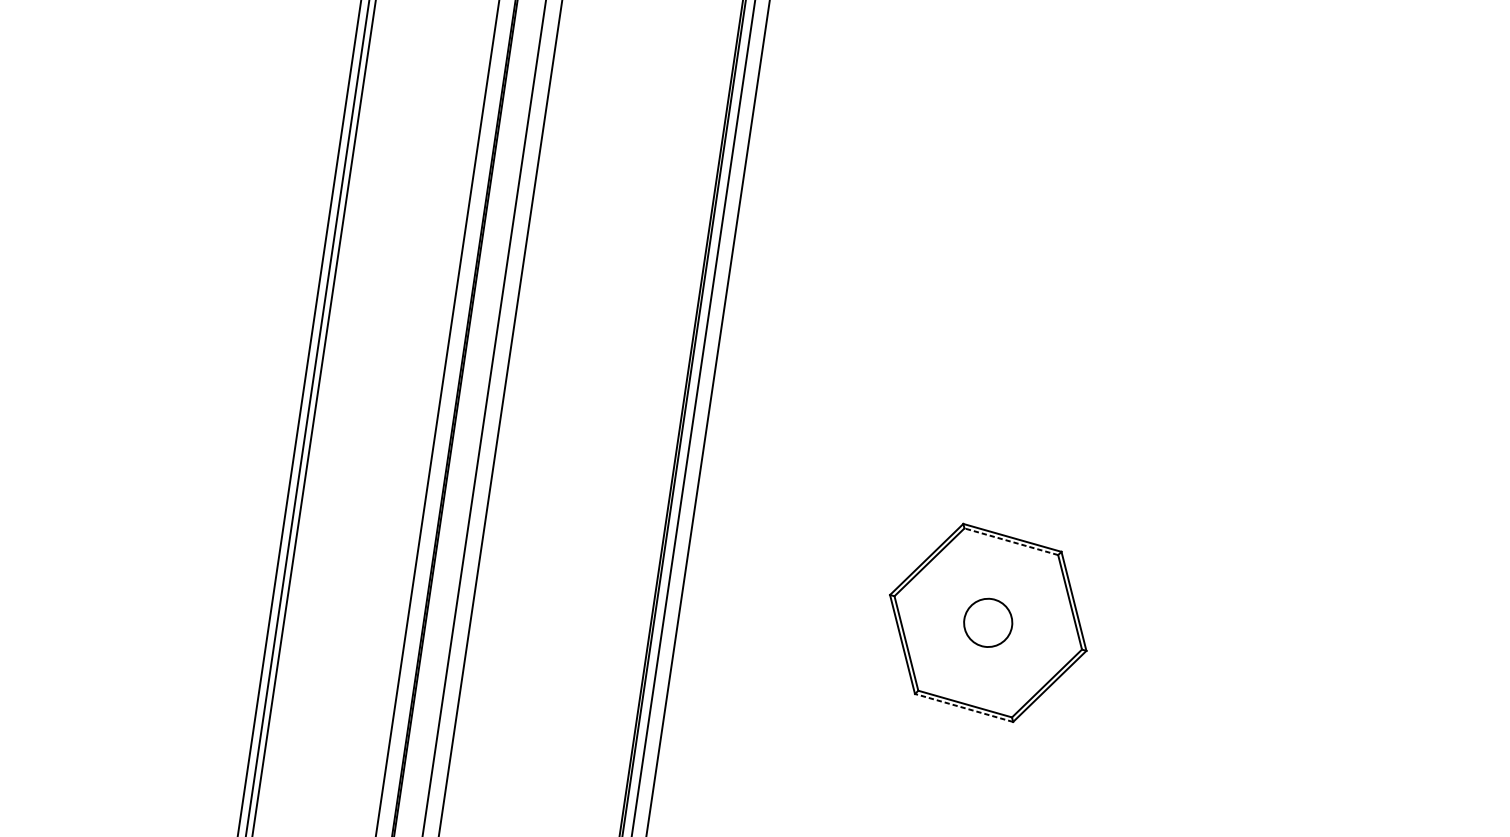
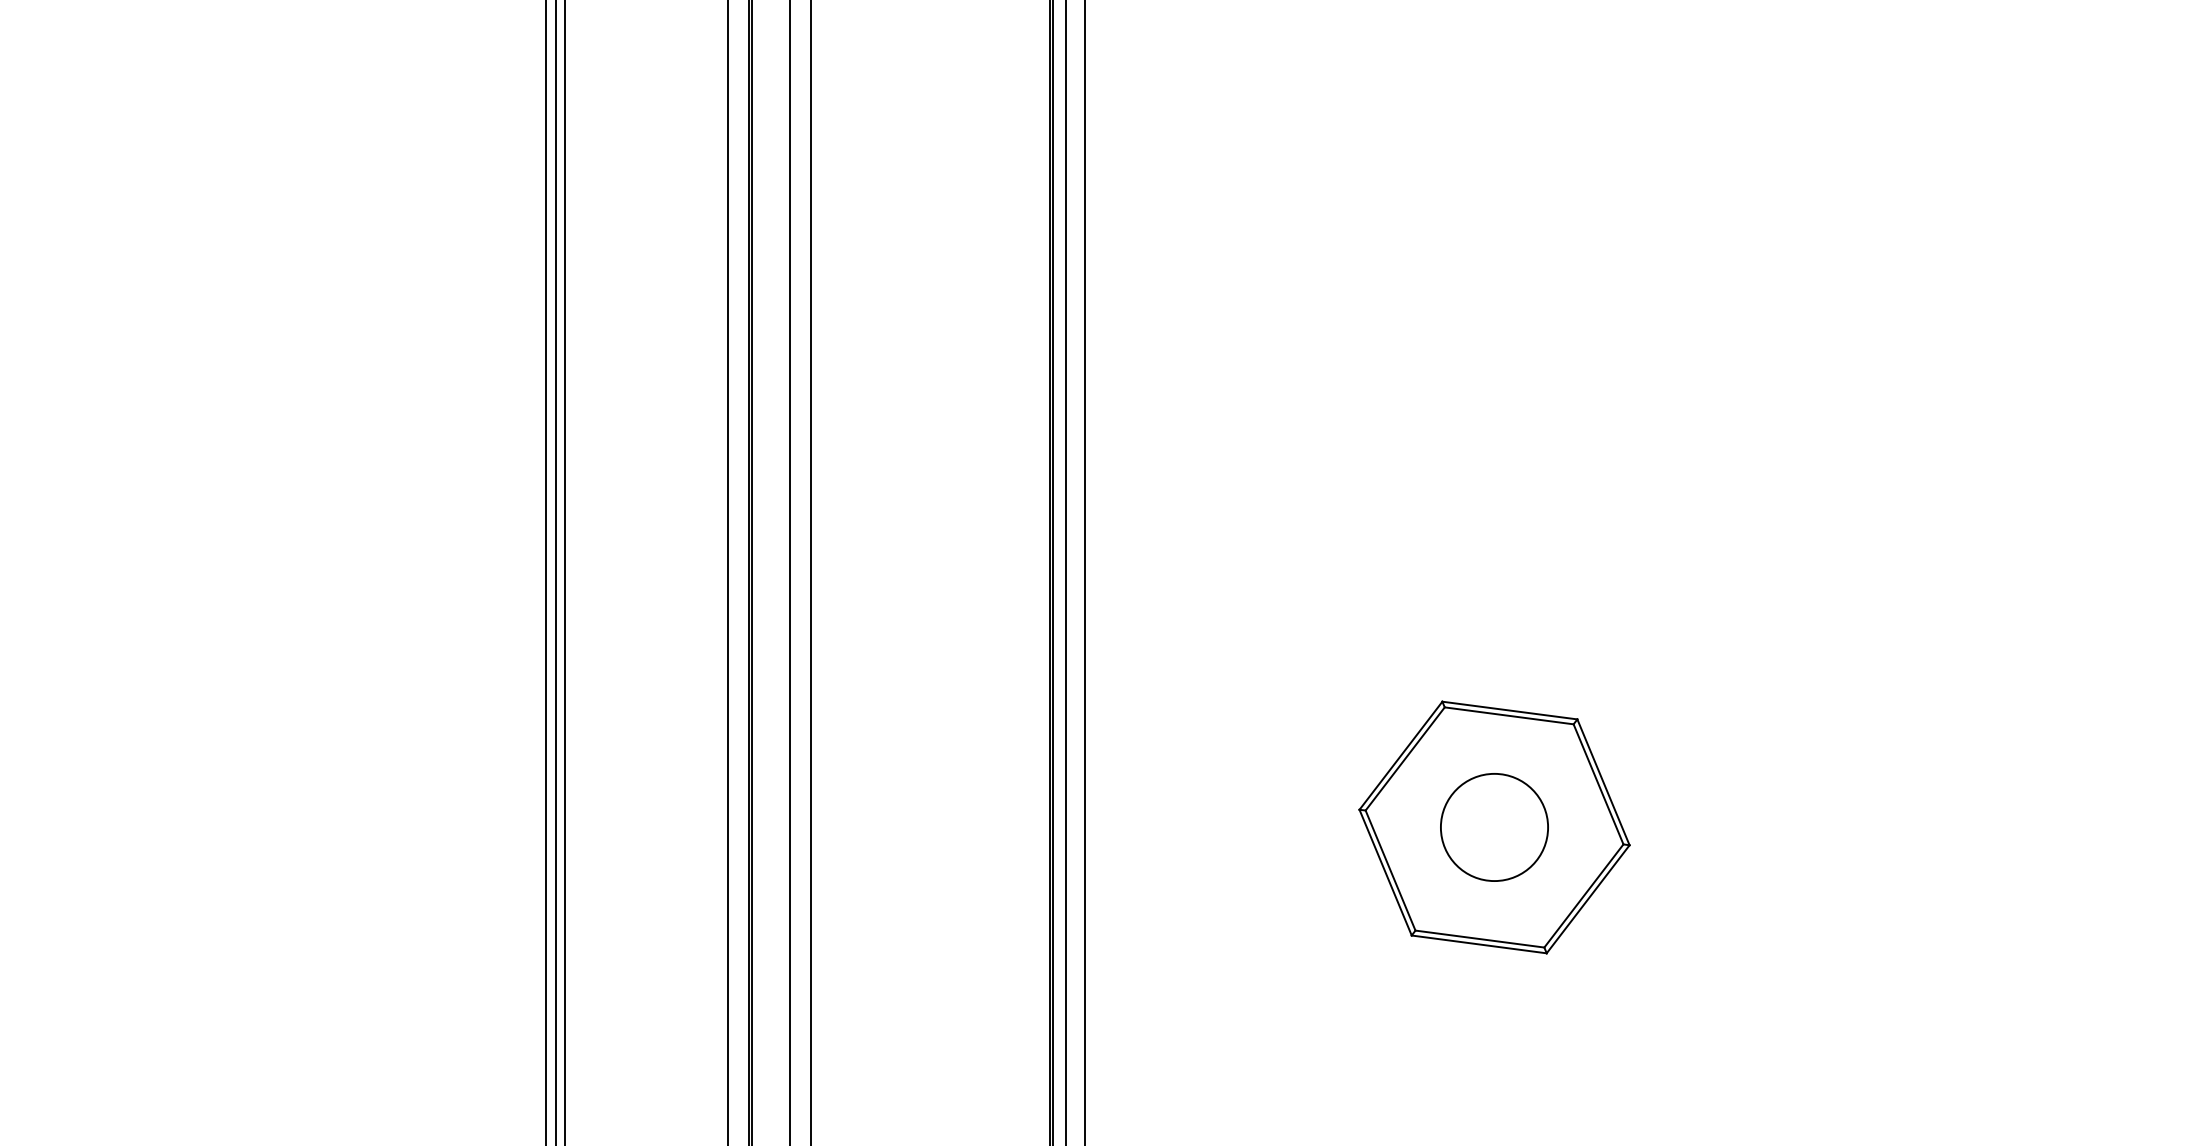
line: (1011, 541) -> (1509, 715), dashed -> solid
circle: (988, 622) -> (1494, 827), size x1.67
line: (963, 707) -> (1478, 944), dashed -> solid

